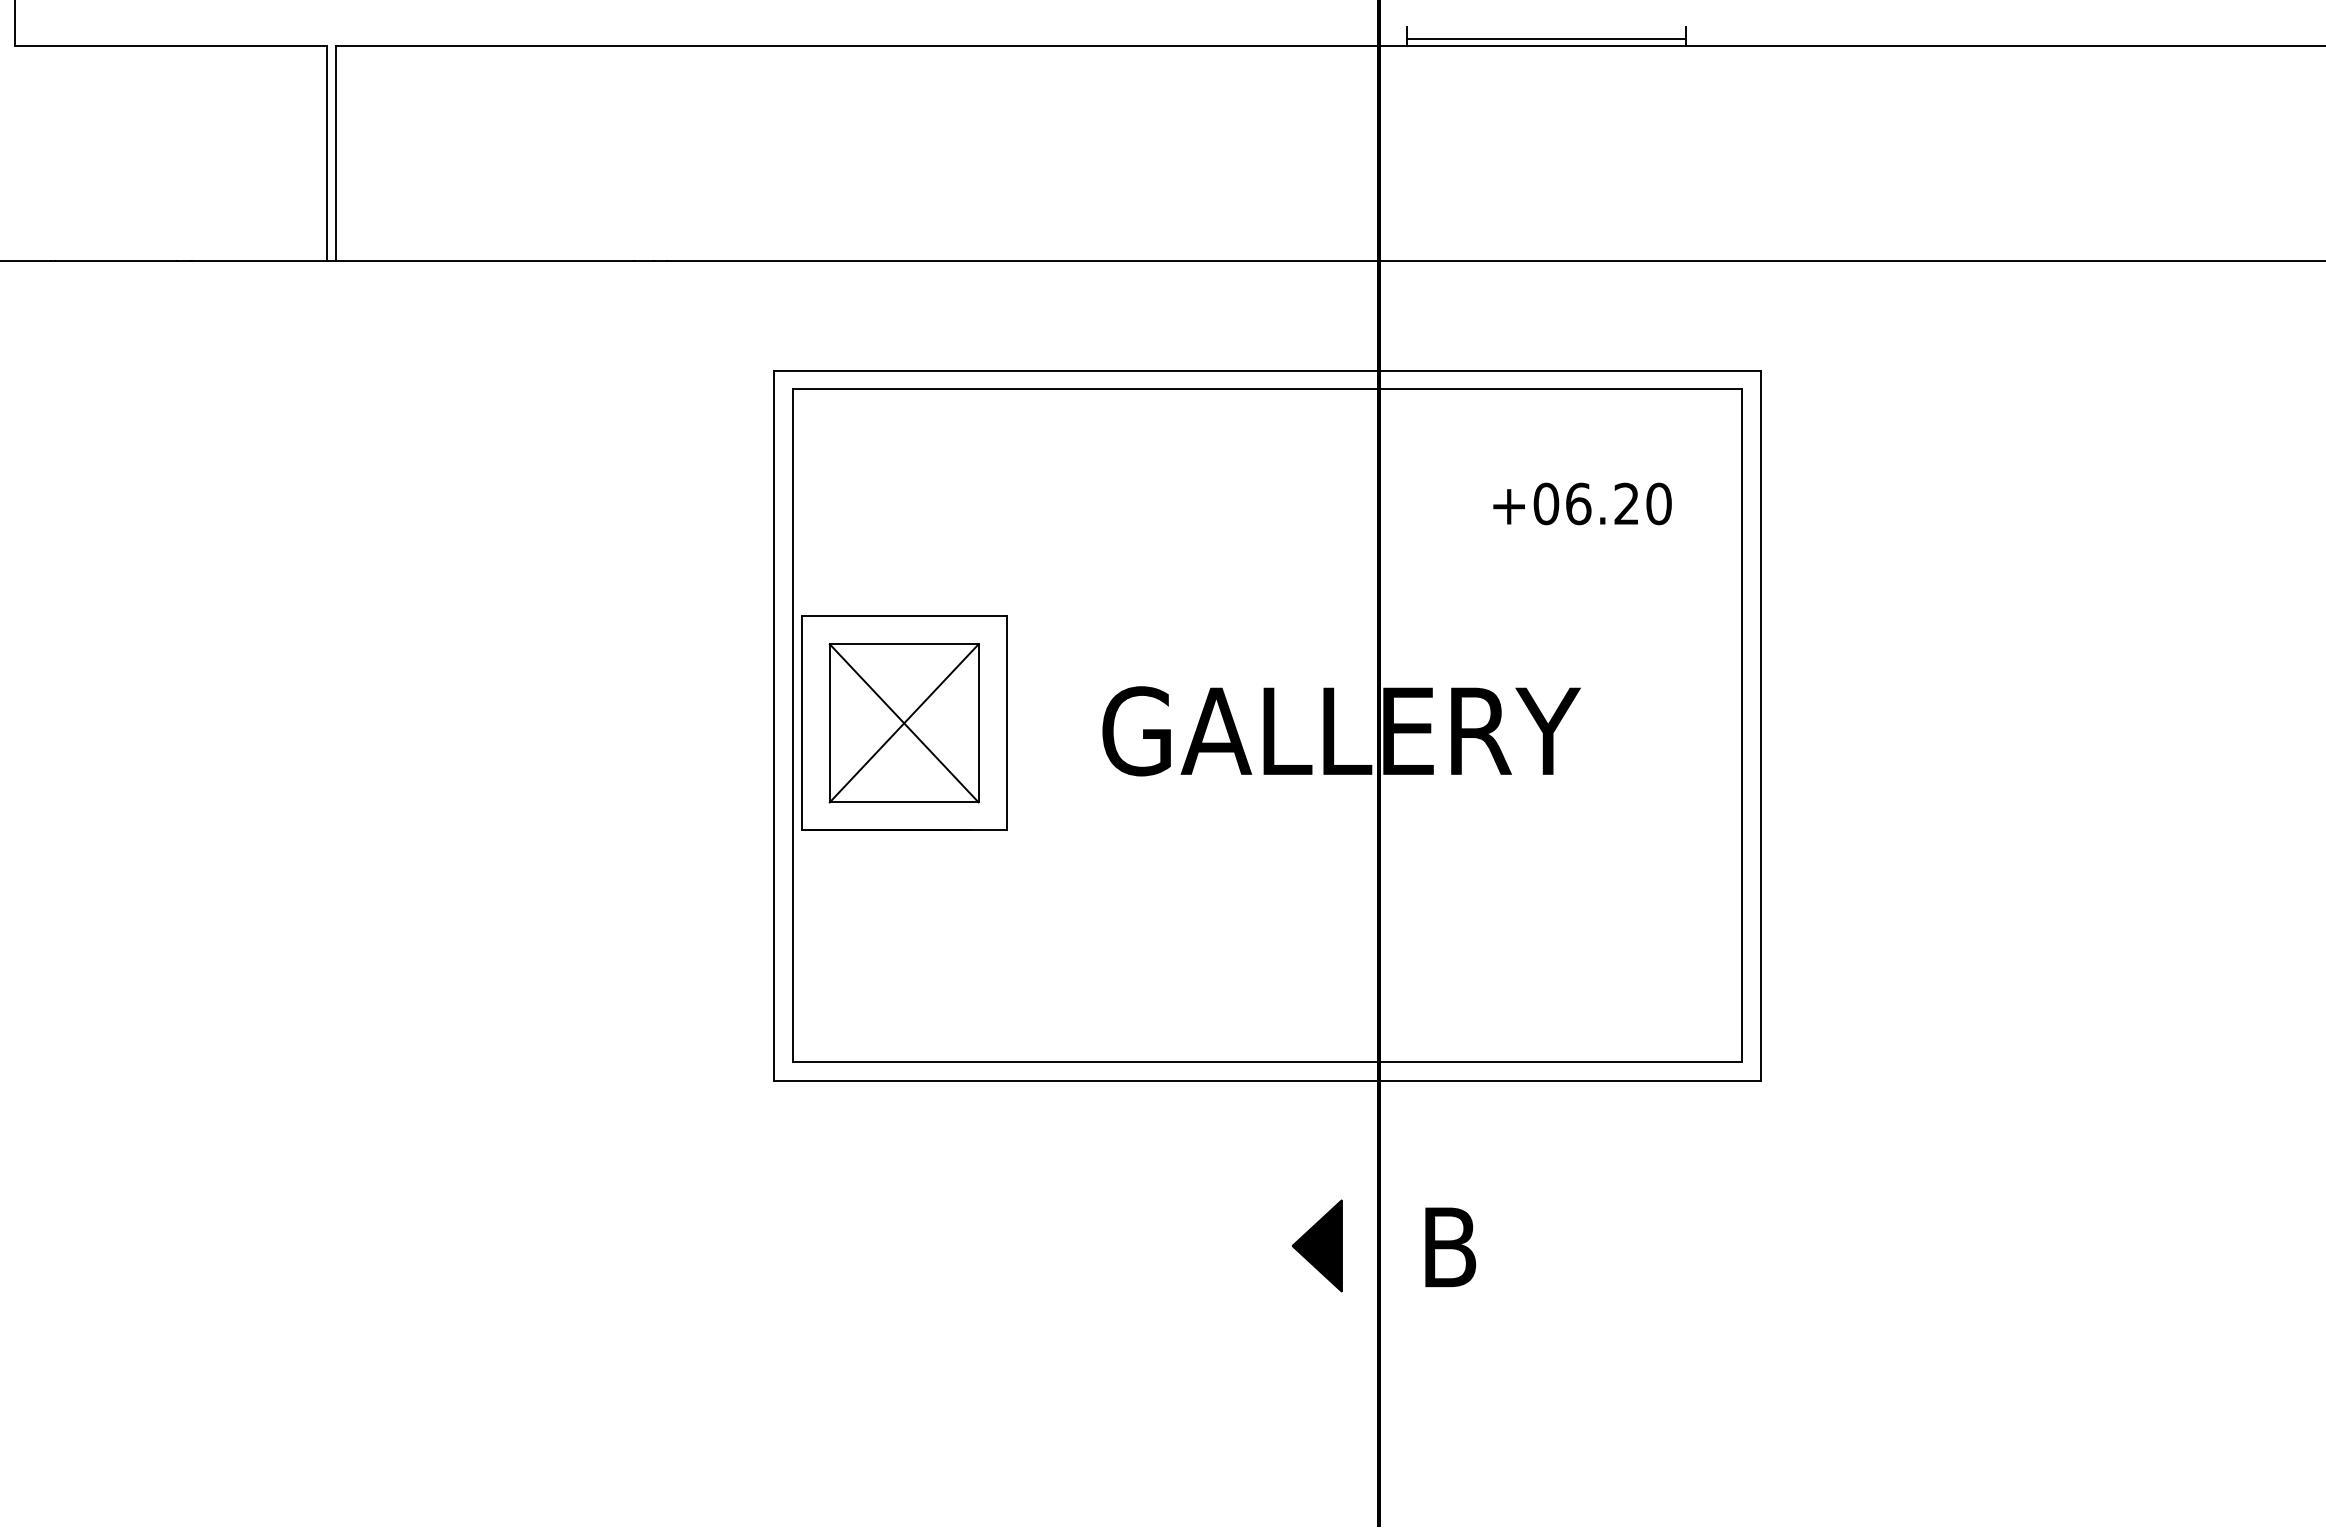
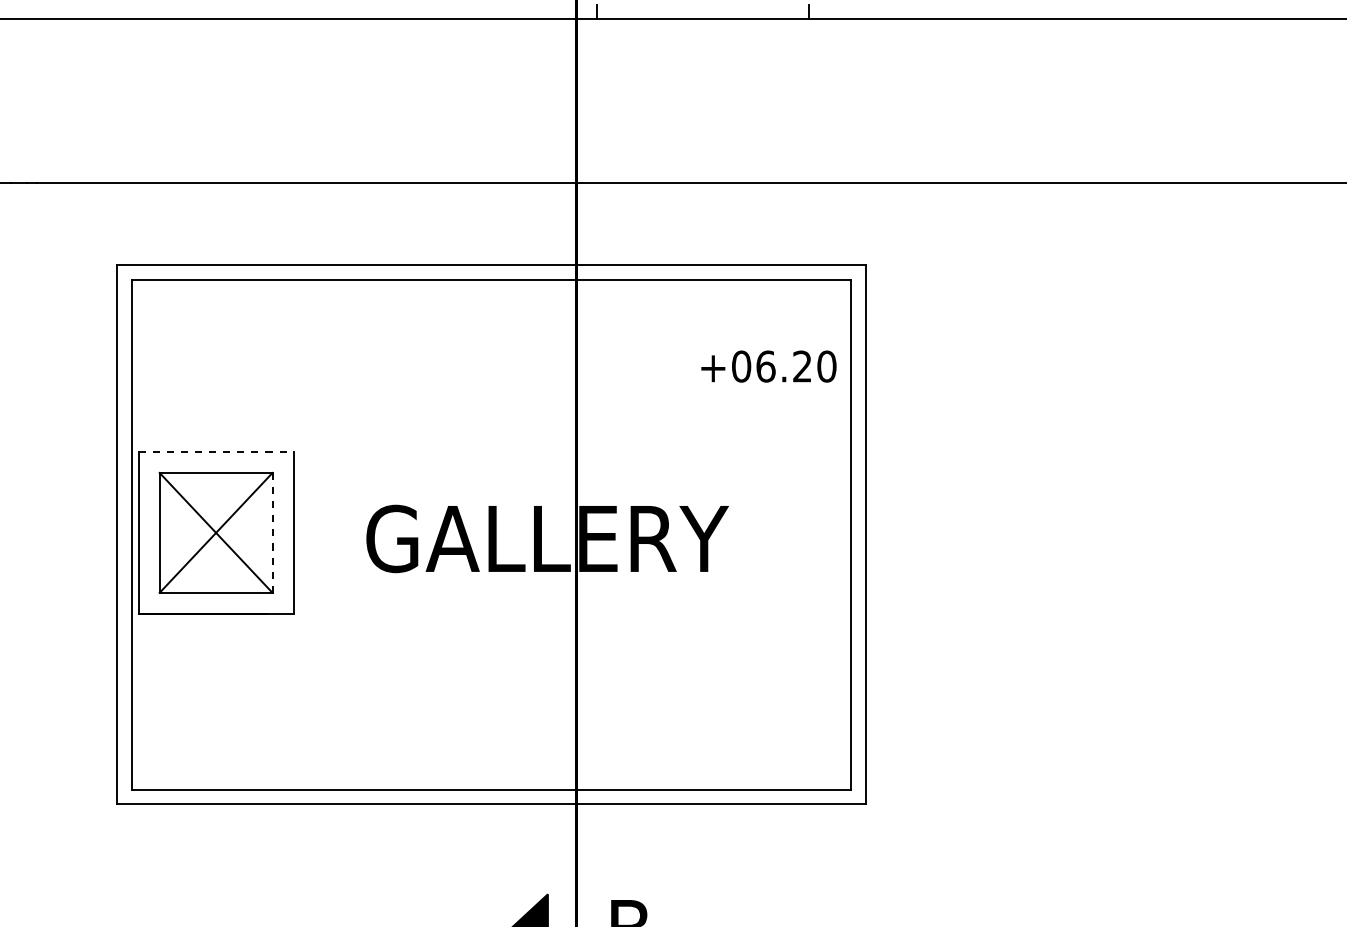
line: (1546, 39) -> (702, 14), removed
text: (1582, 503) -> (768, 366), moved
line: (904, 616) -> (216, 451), solid -> dashed
line: (978, 722) -> (272, 532), solid -> dashed

